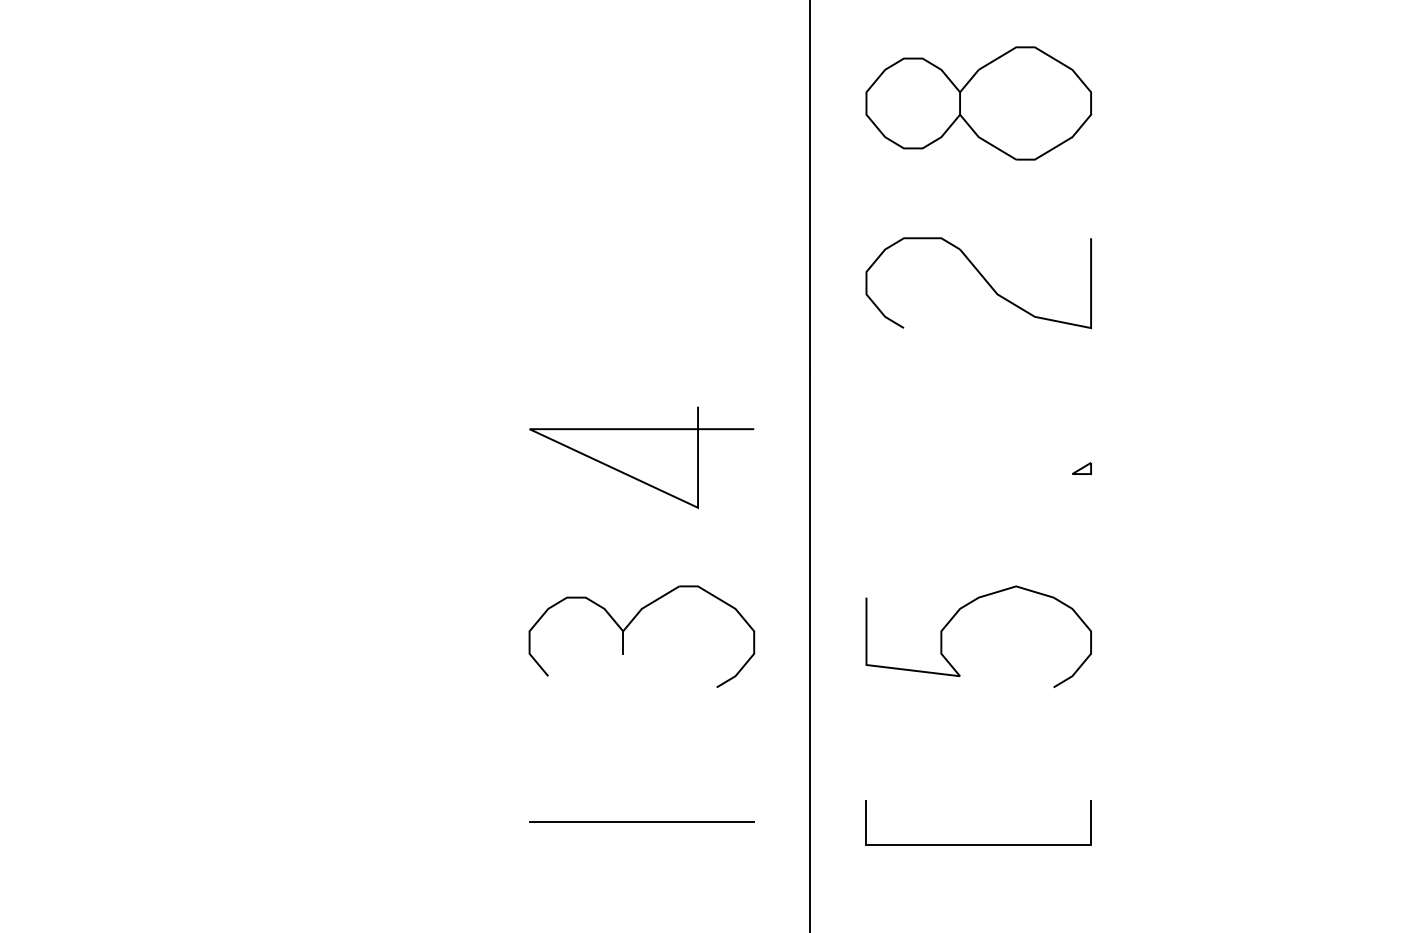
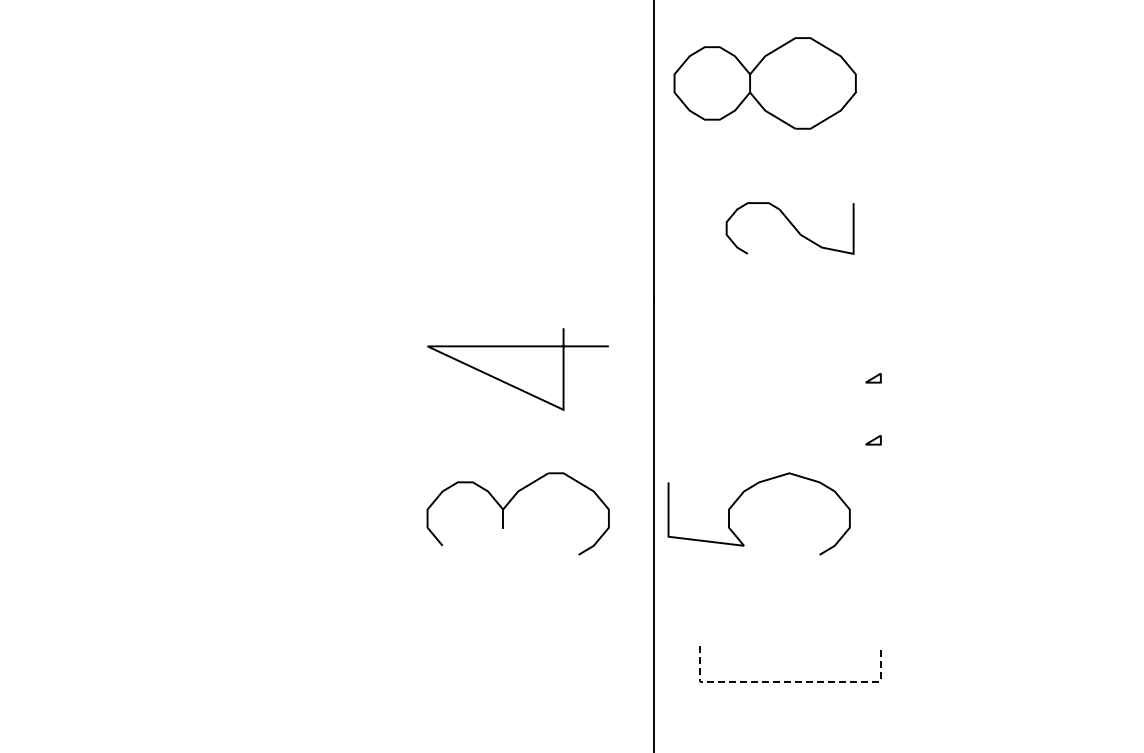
part: (977, 103) -> (764, 83), moved
part: (977, 283) -> (789, 228), size x0.7
part: (1081, 545) -> (873, 440), added
curve: (956, 615) -> (741, 496), moved
line: (640, 822) -> (517, 663), removed
line: (979, 844) -> (790, 681), solid -> dashed

